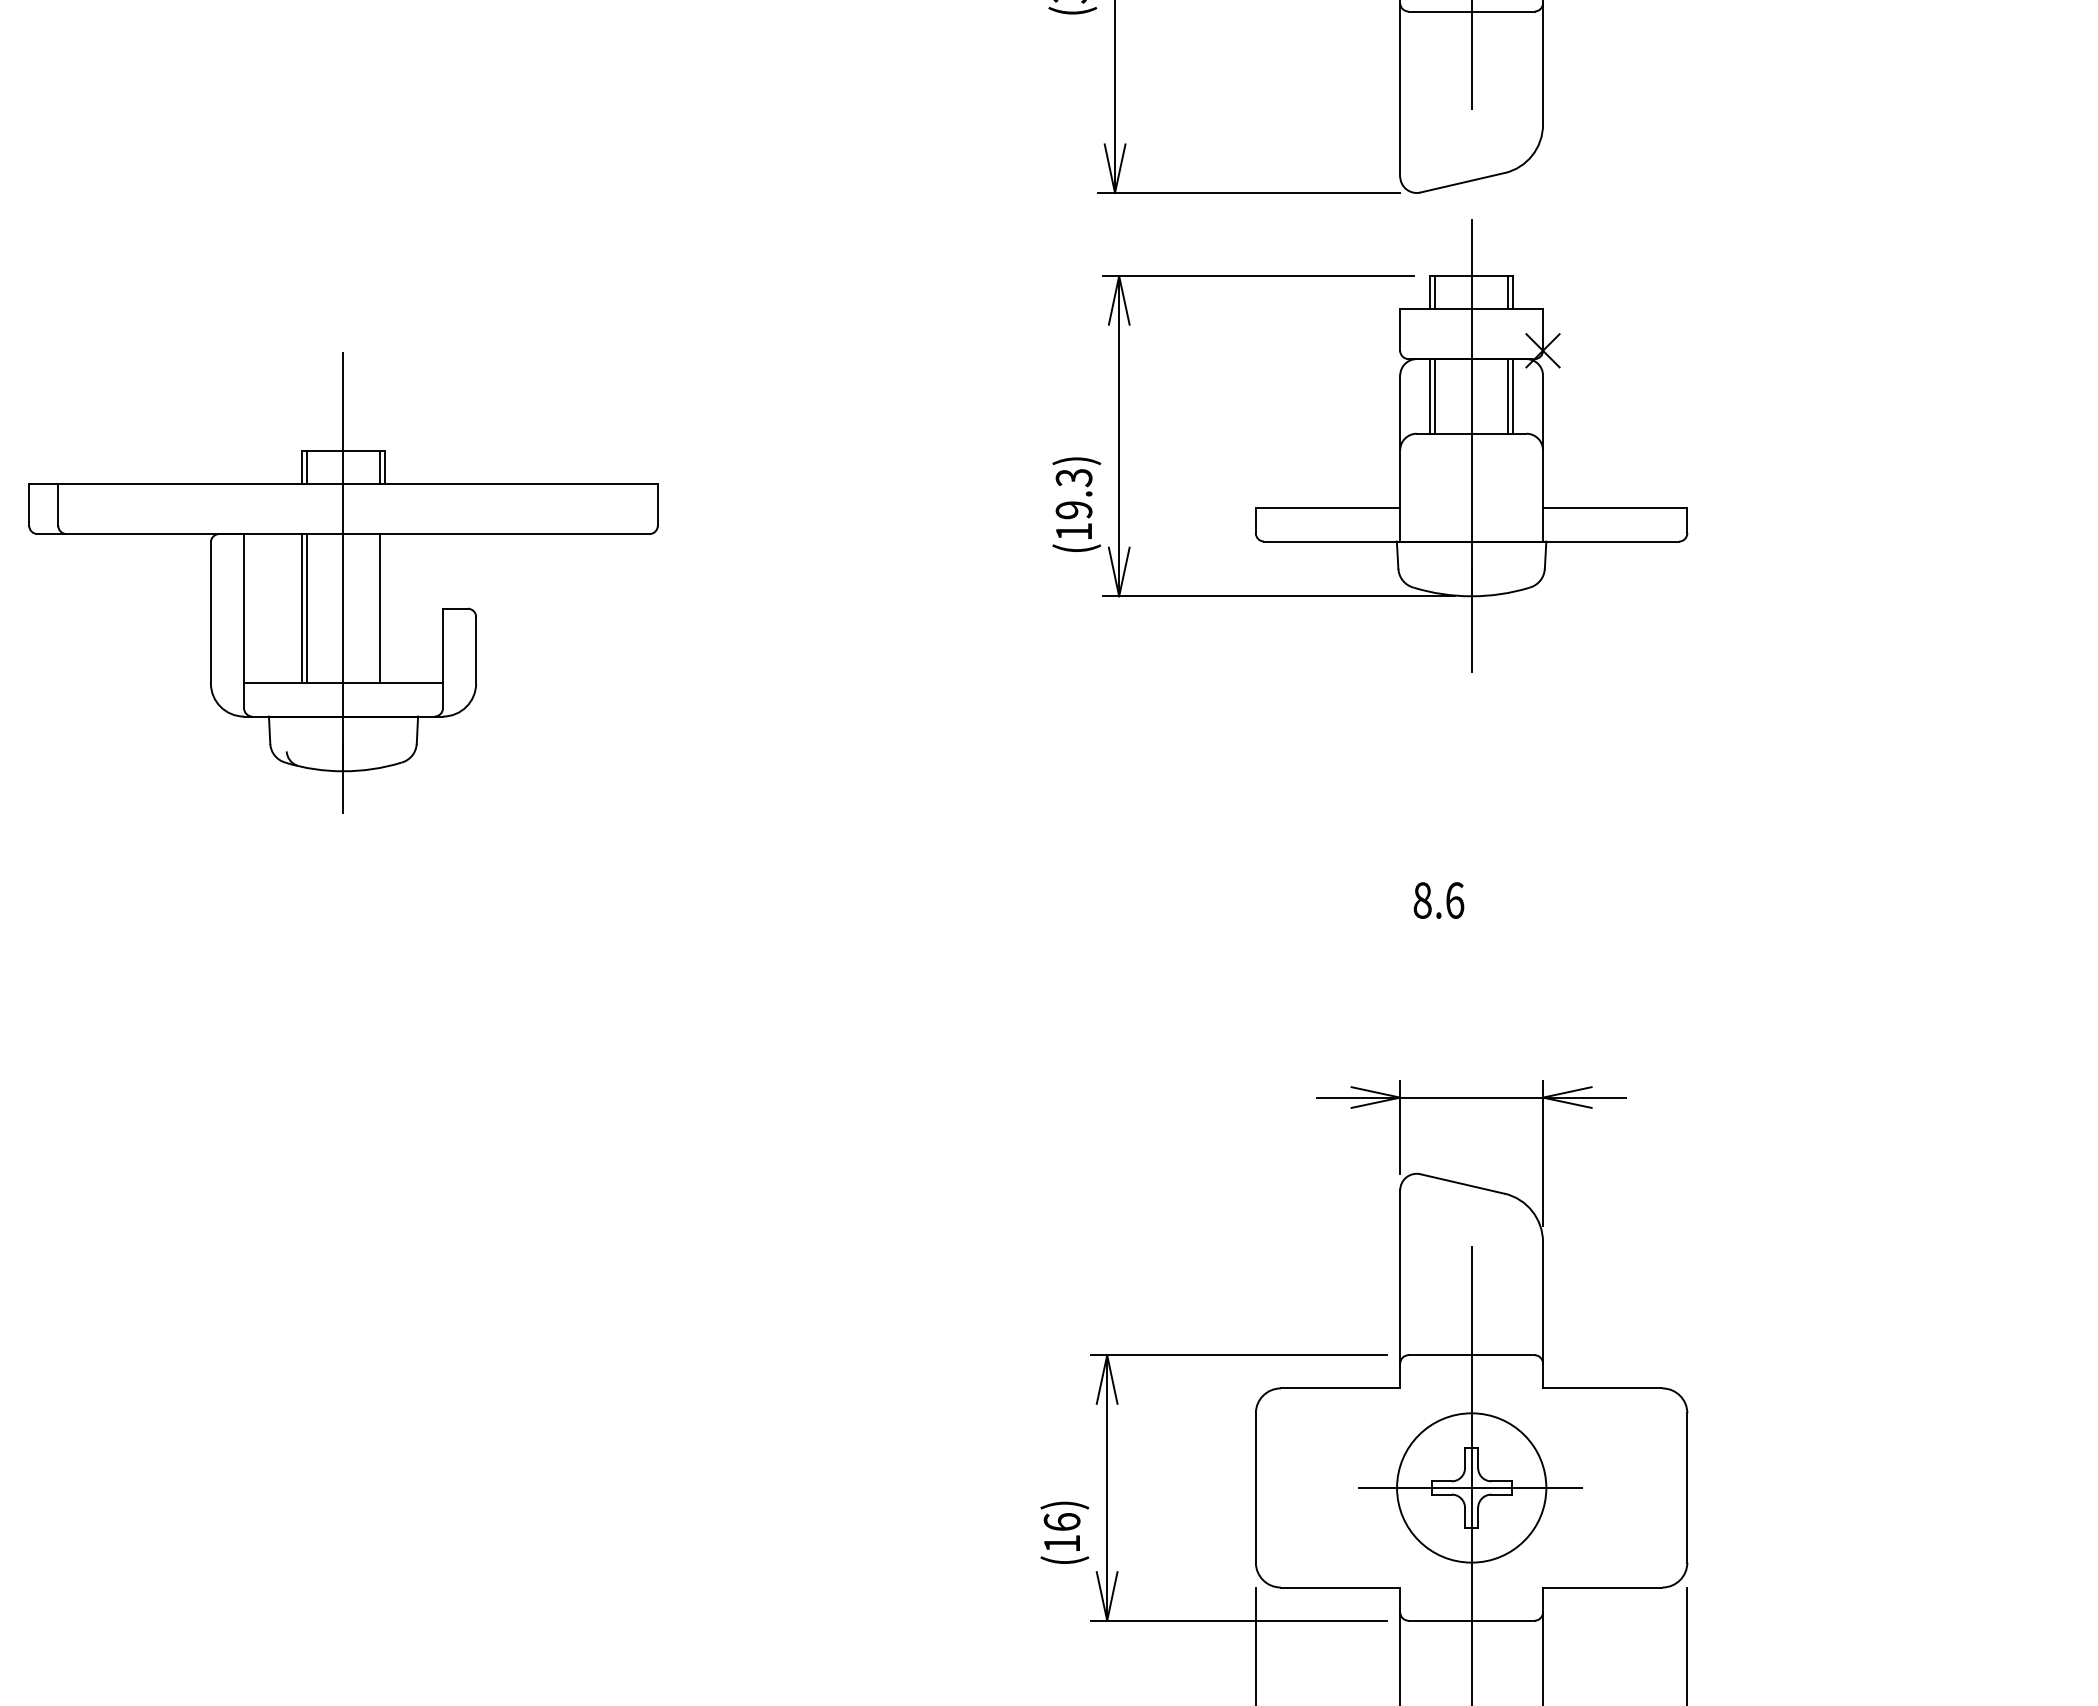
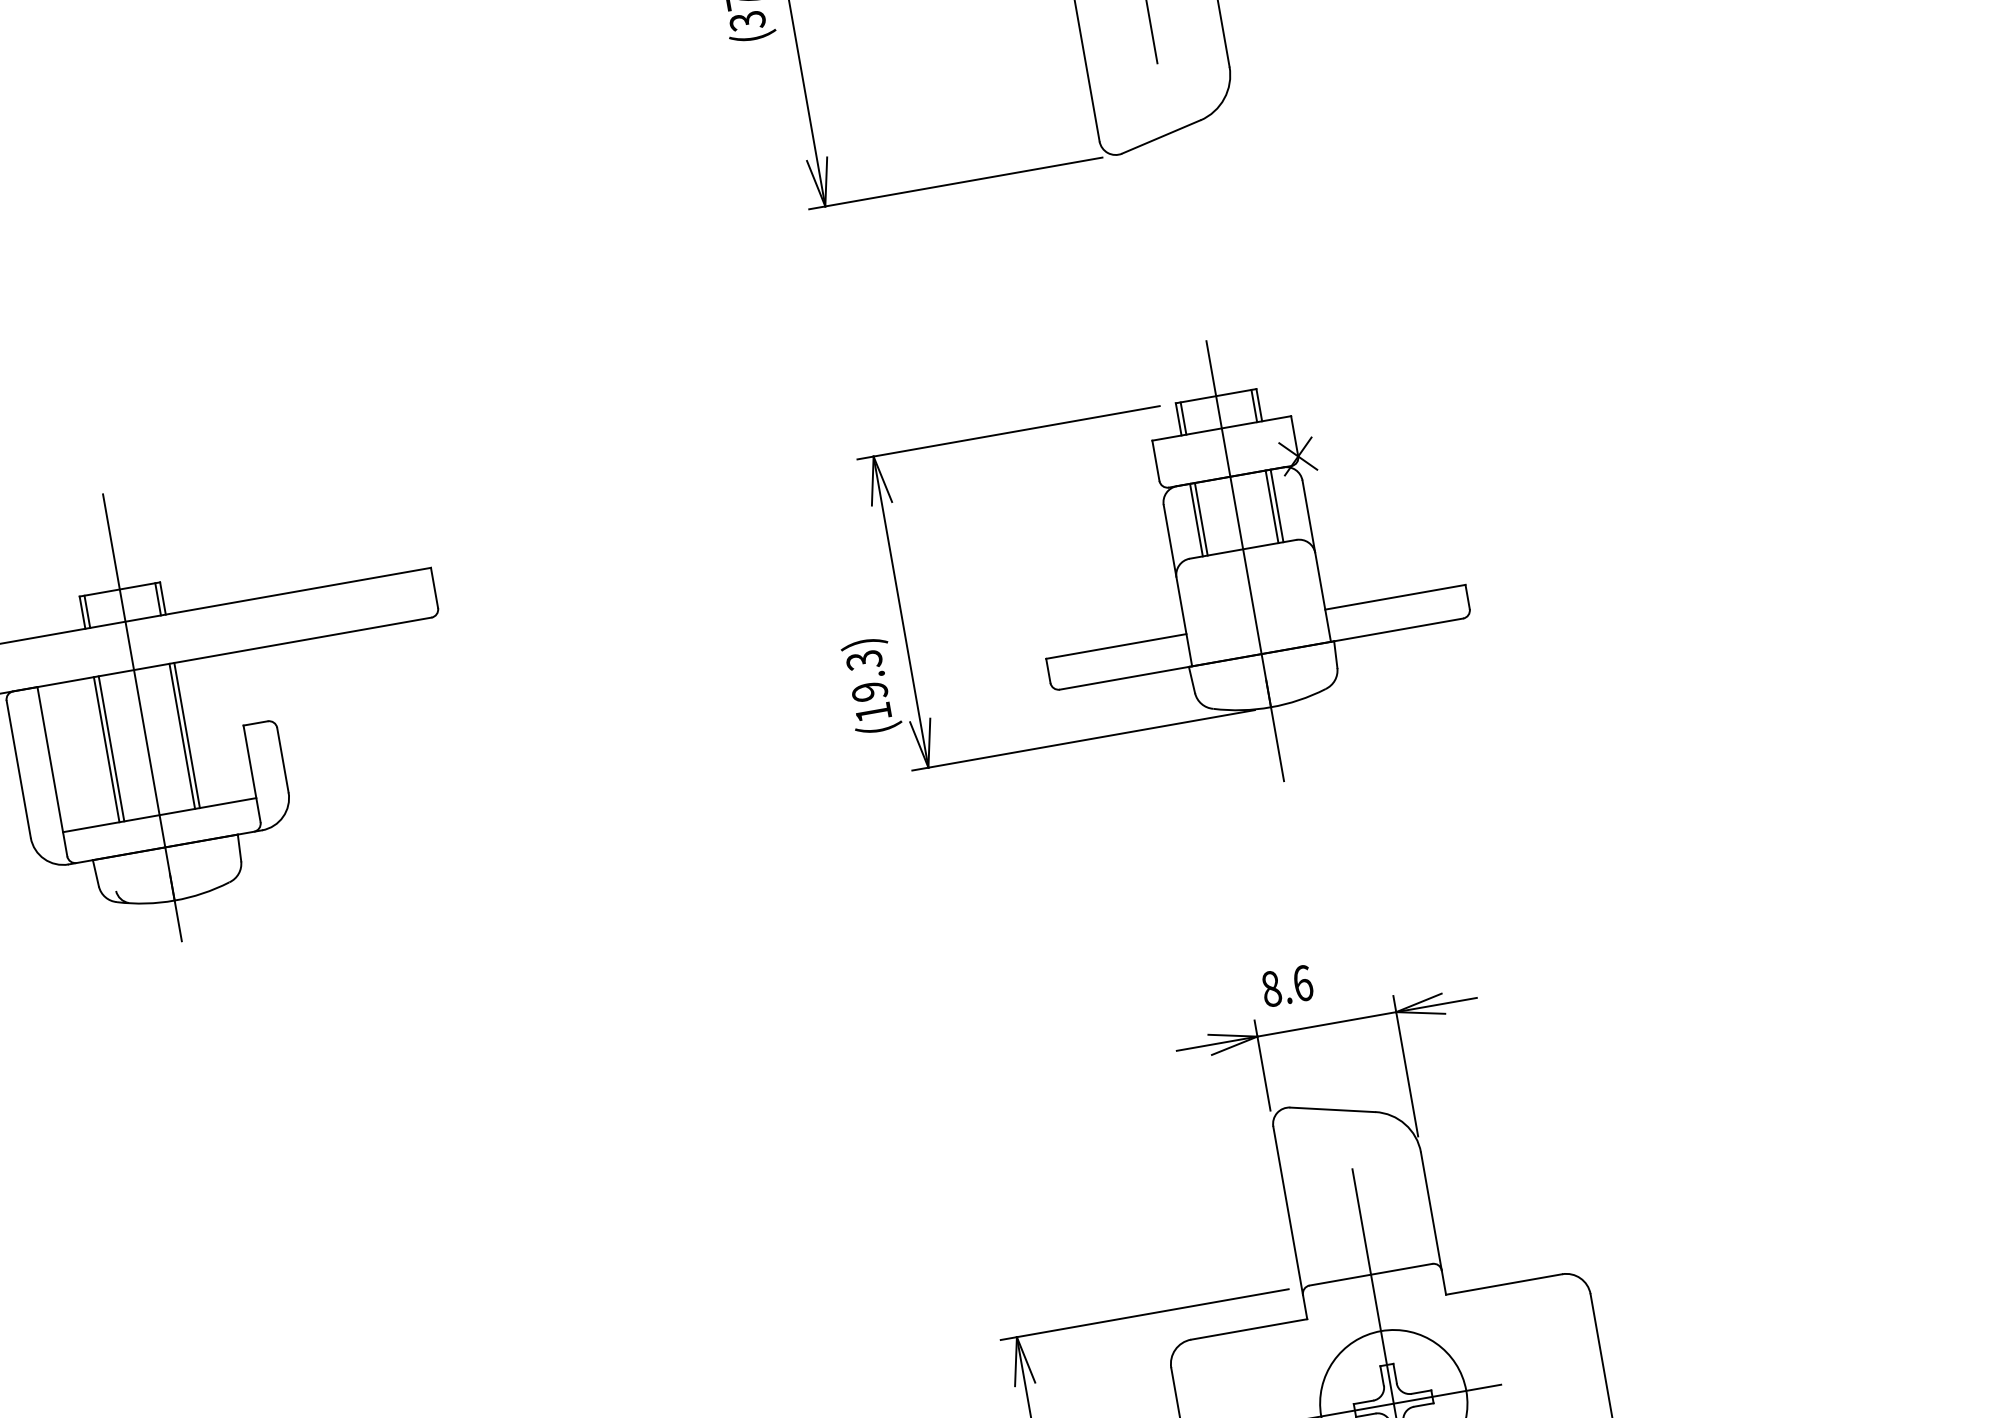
part: (1399, 445) -> (1175, 573), moved
line: (384, 608) -> (186, 735), added
text: (1438, 900) -> (1286, 986), moved

